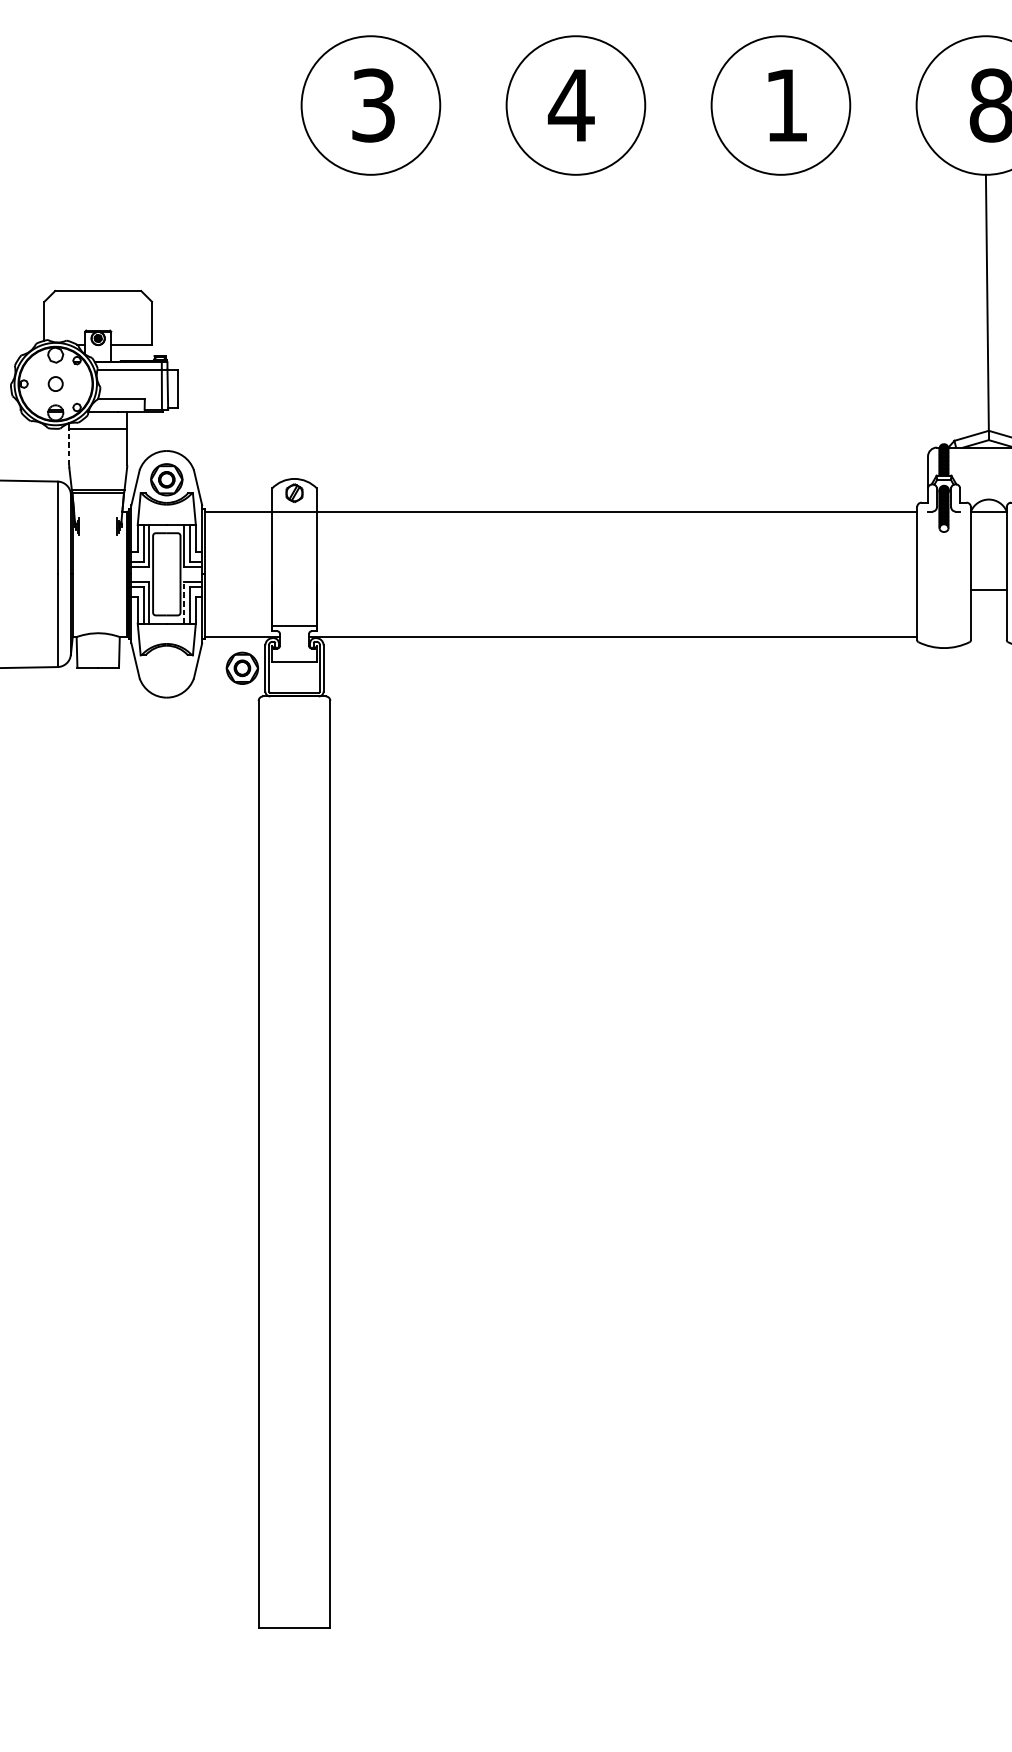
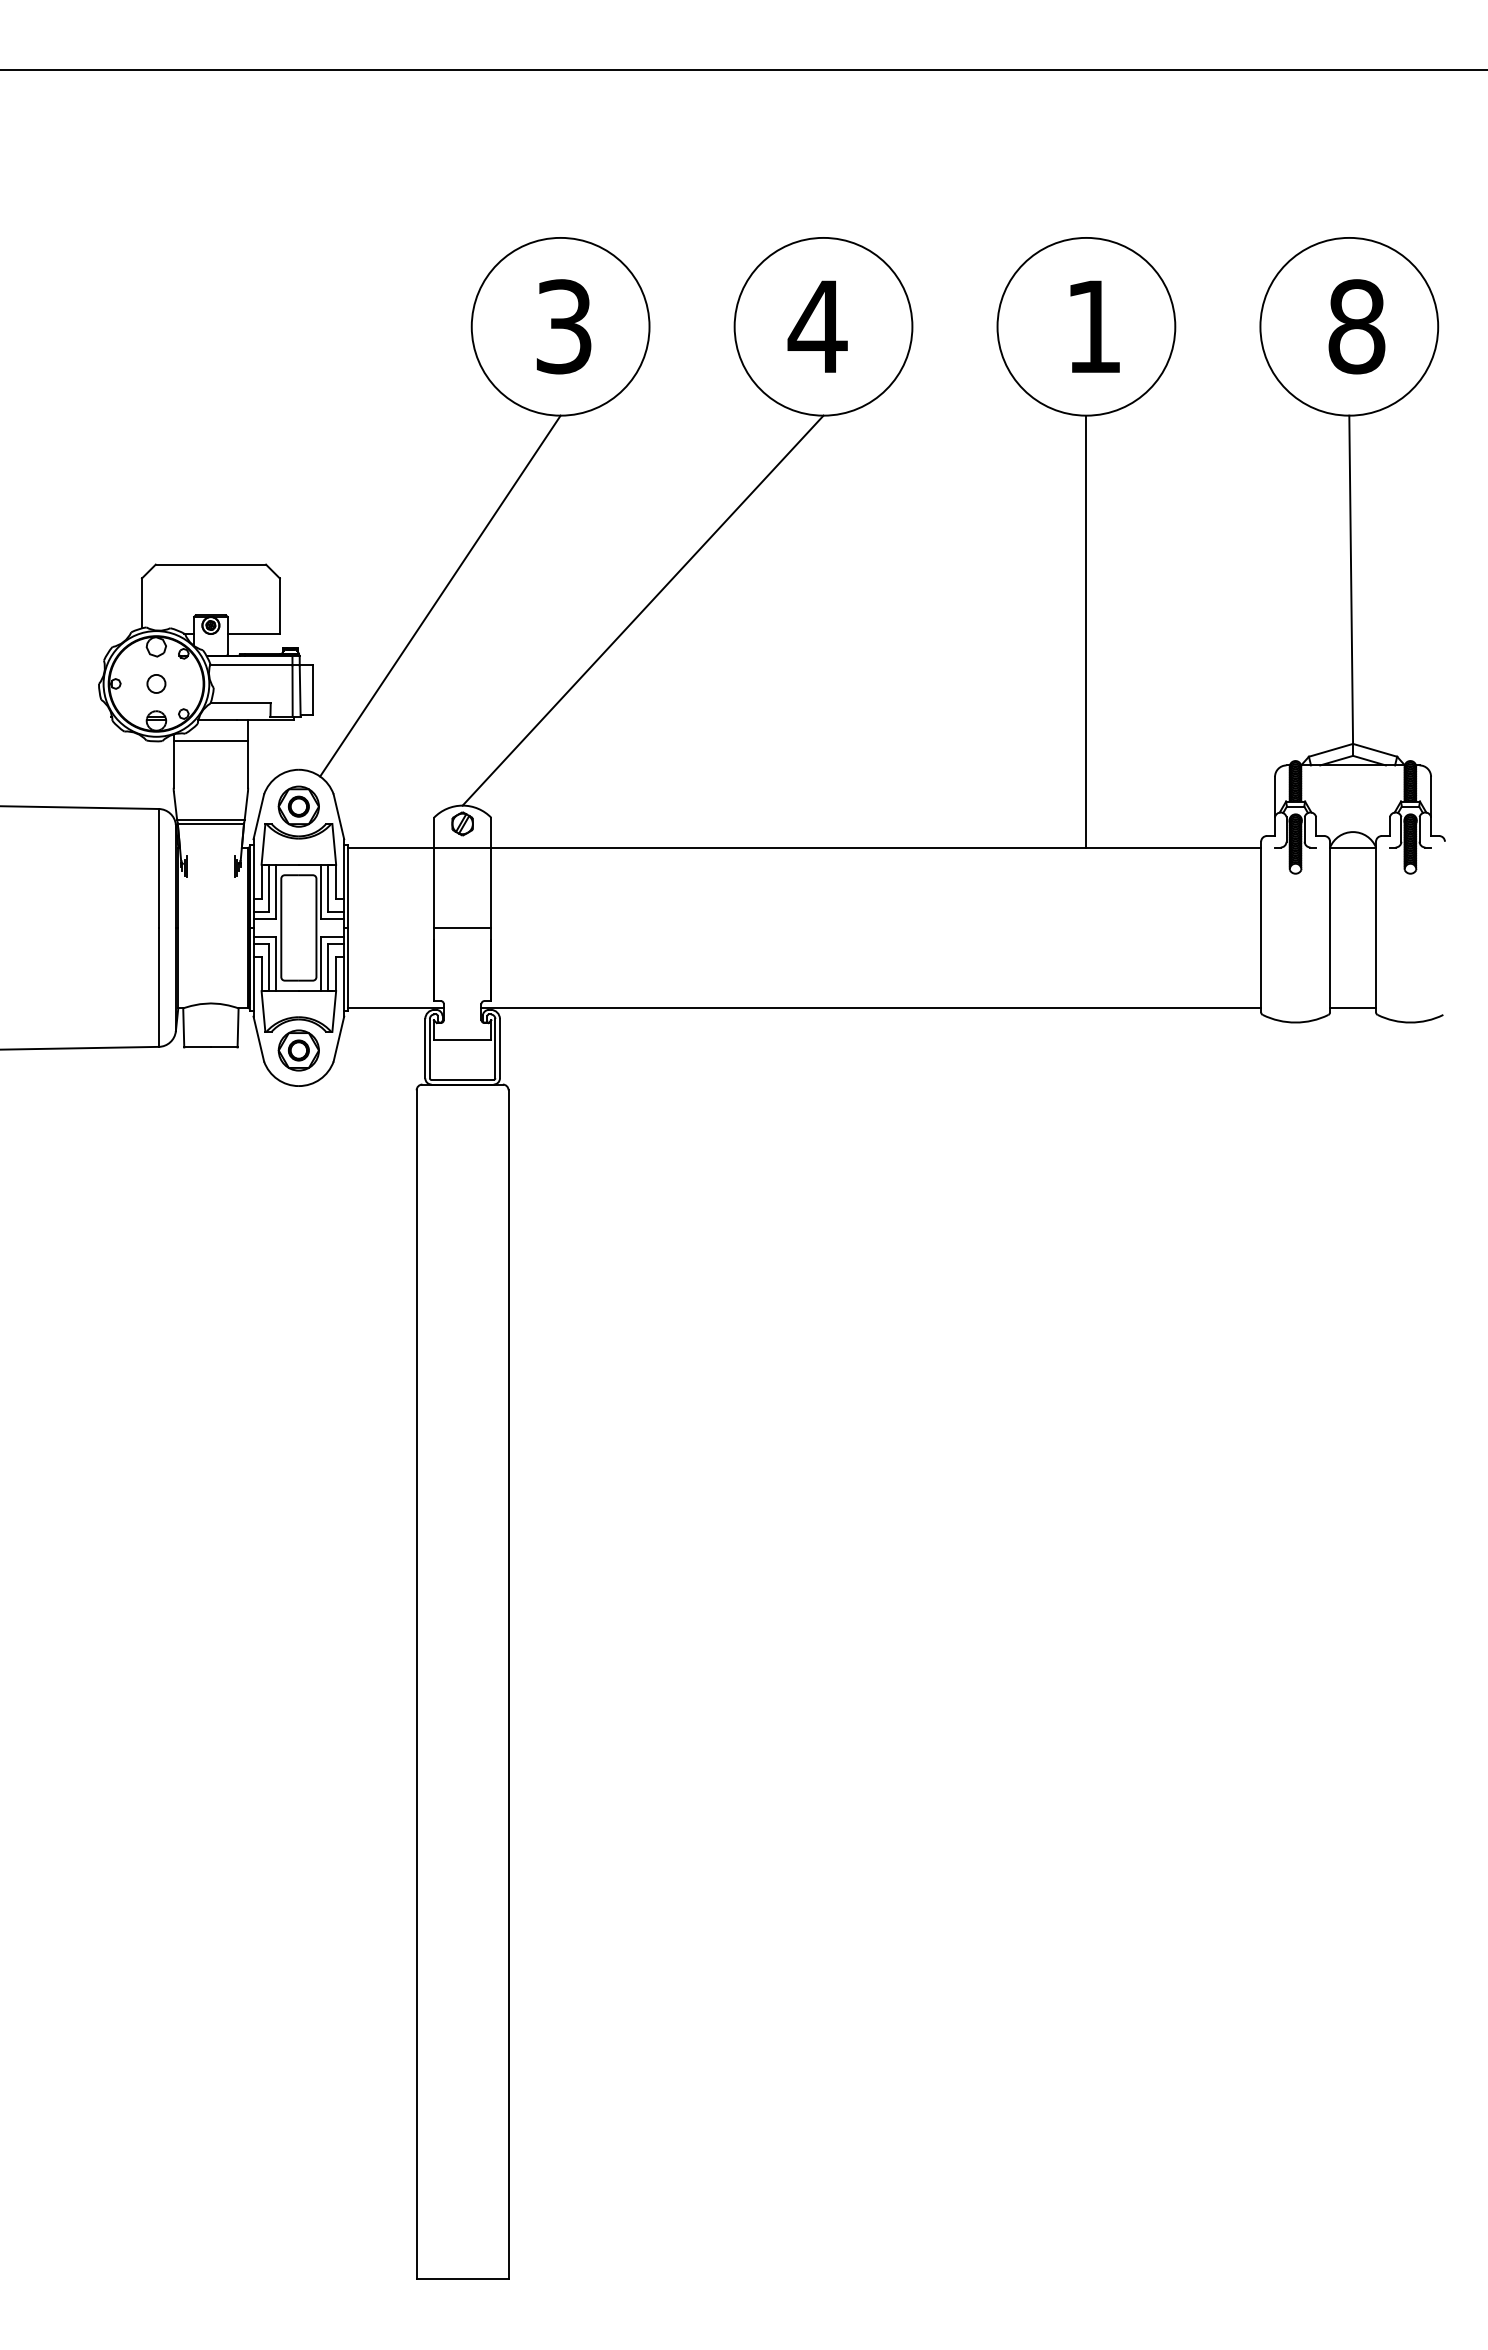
line: (277, 315) -> (440, 595), added
line: (434, 326) -> (642, 610), added
line: (780, 343) -> (1086, 631), added
line: (69, 446) -> (173, 763), dashed -> solid
line: (989, 590) -> (1353, 1008), moved
line: (184, 602) -> (321, 964), dashed -> solid
line: (294, 625) -> (462, 927), moved
part: (242, 668) -> (298, 1050), moved

